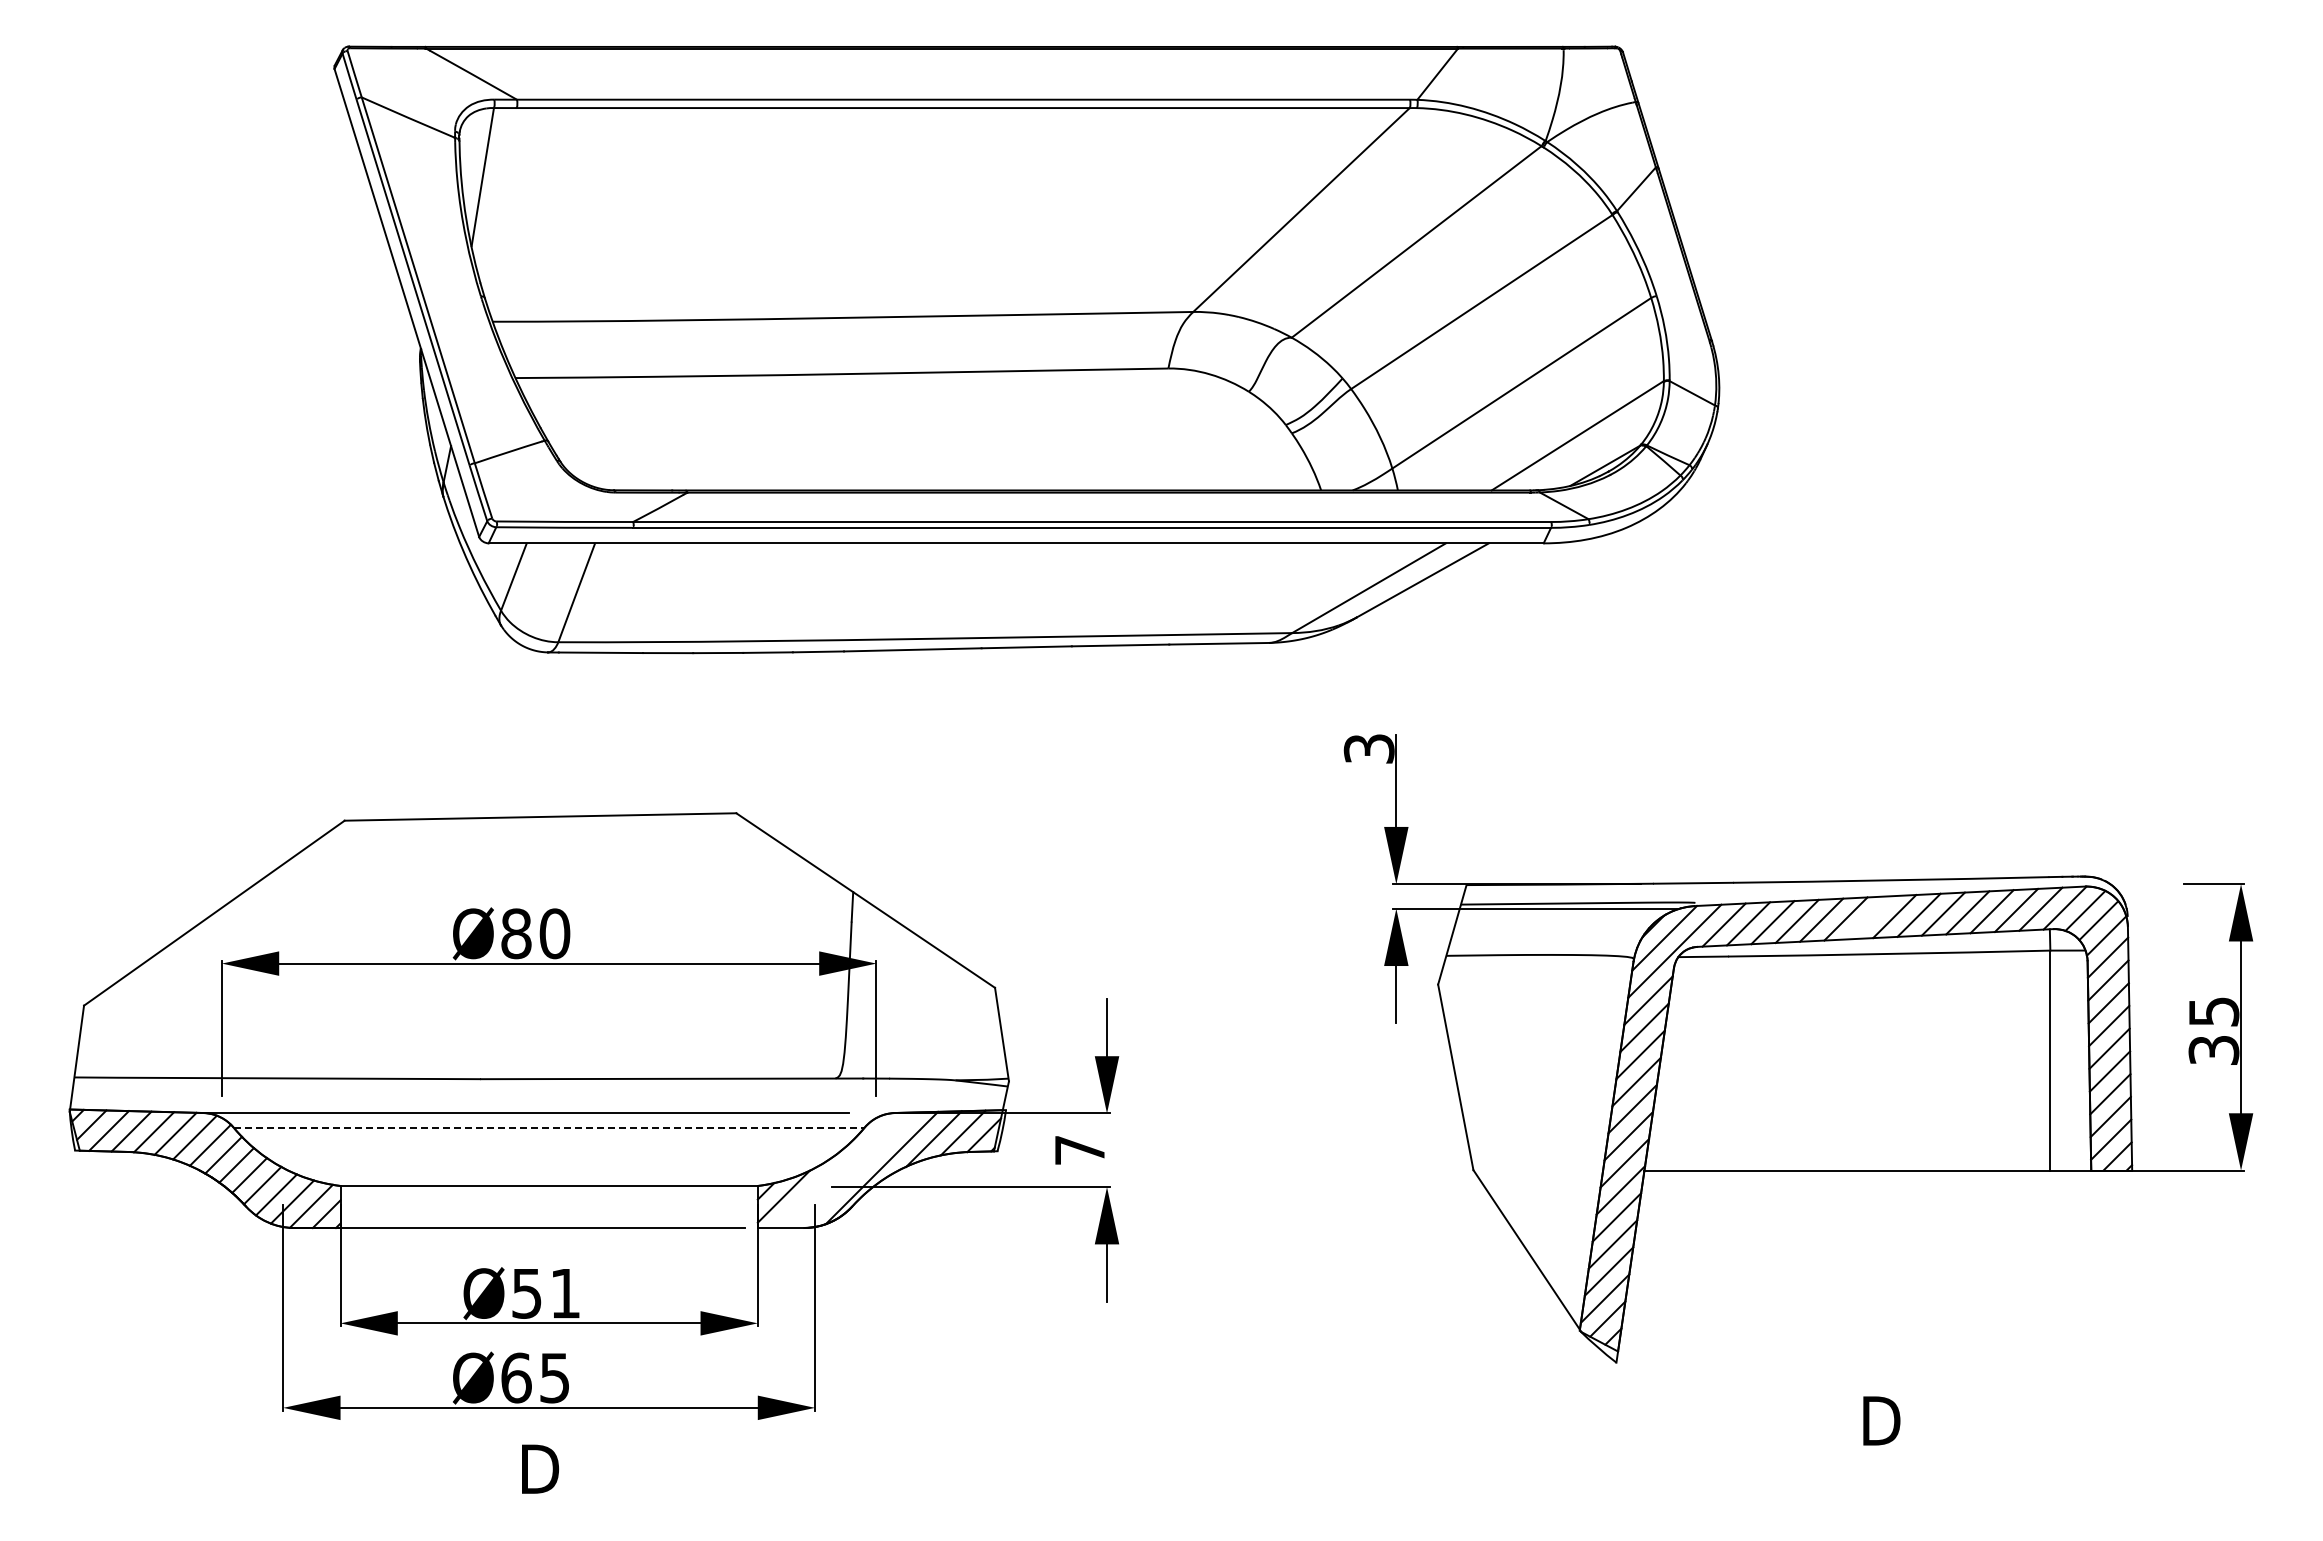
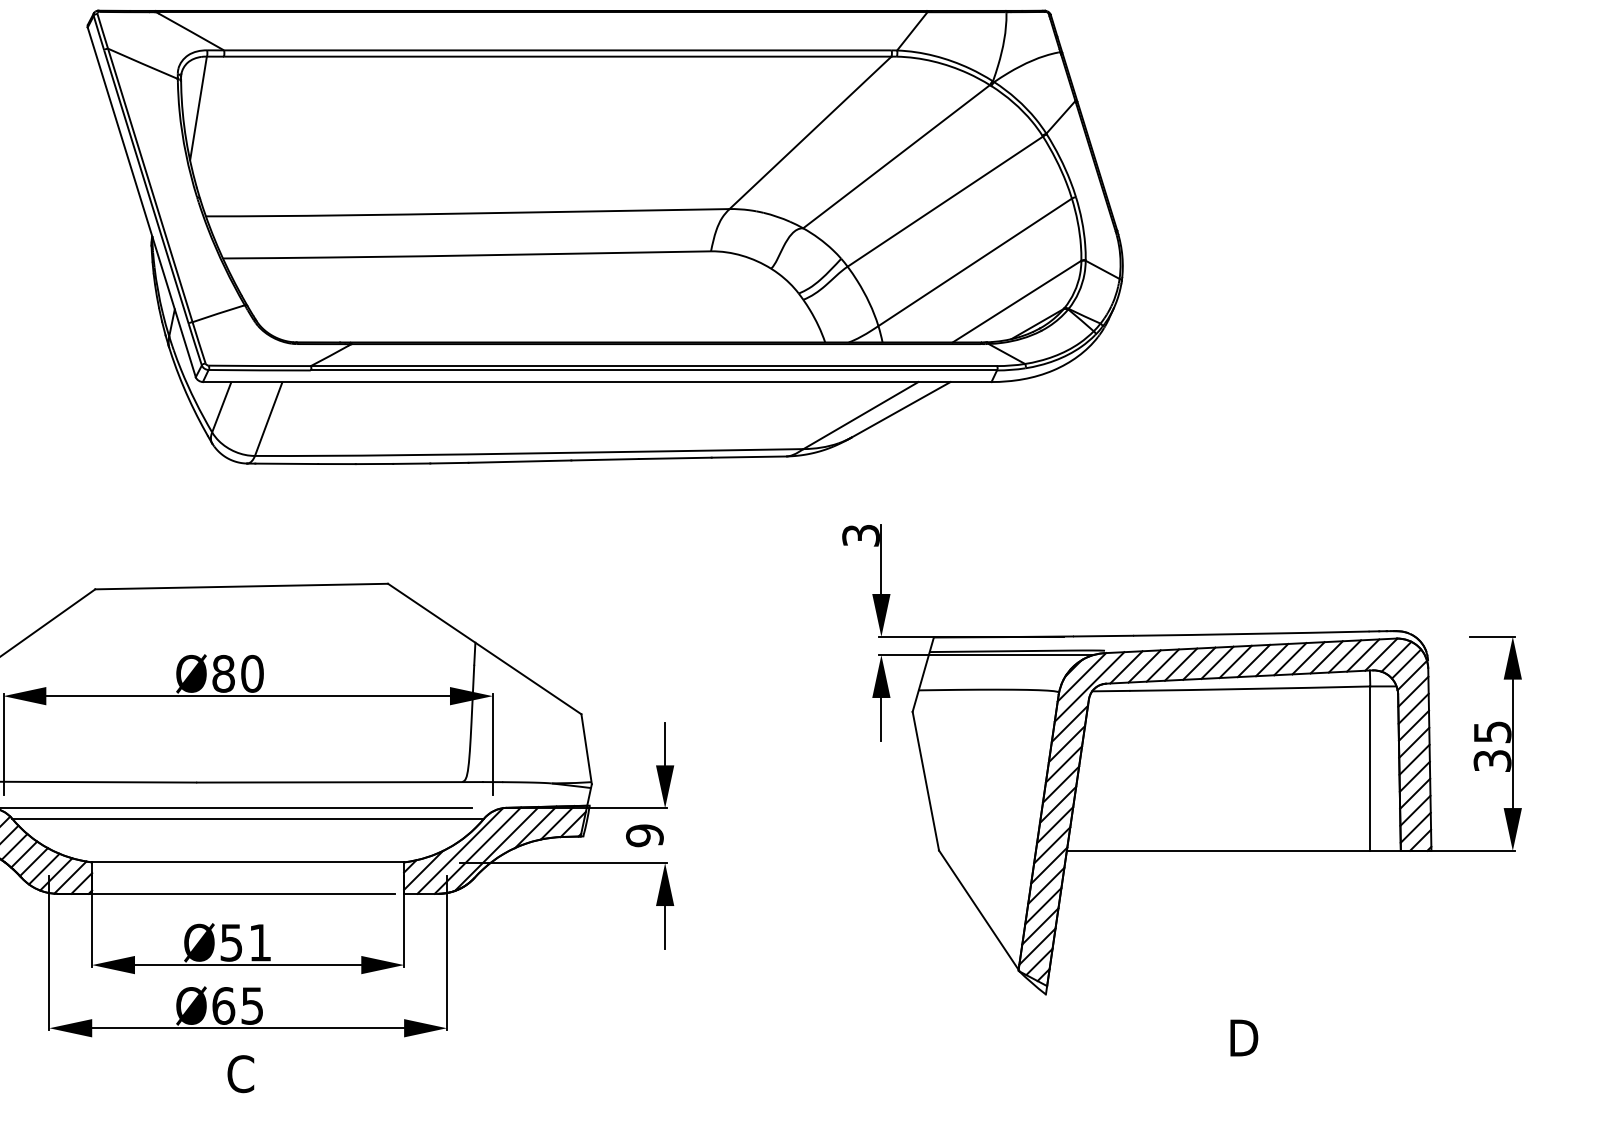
line: (1869, 917) -> (1235, 661), added
line: (549, 1127) -> (248, 818), dashed -> solid
text: (1079, 1150) -> (644, 835), 7 -> 9
line: (832, 1170) -> (459, 850), added
line: (856, 1170) -> (477, 850), added
text: (540, 1468) -> (241, 1073), D -> C

